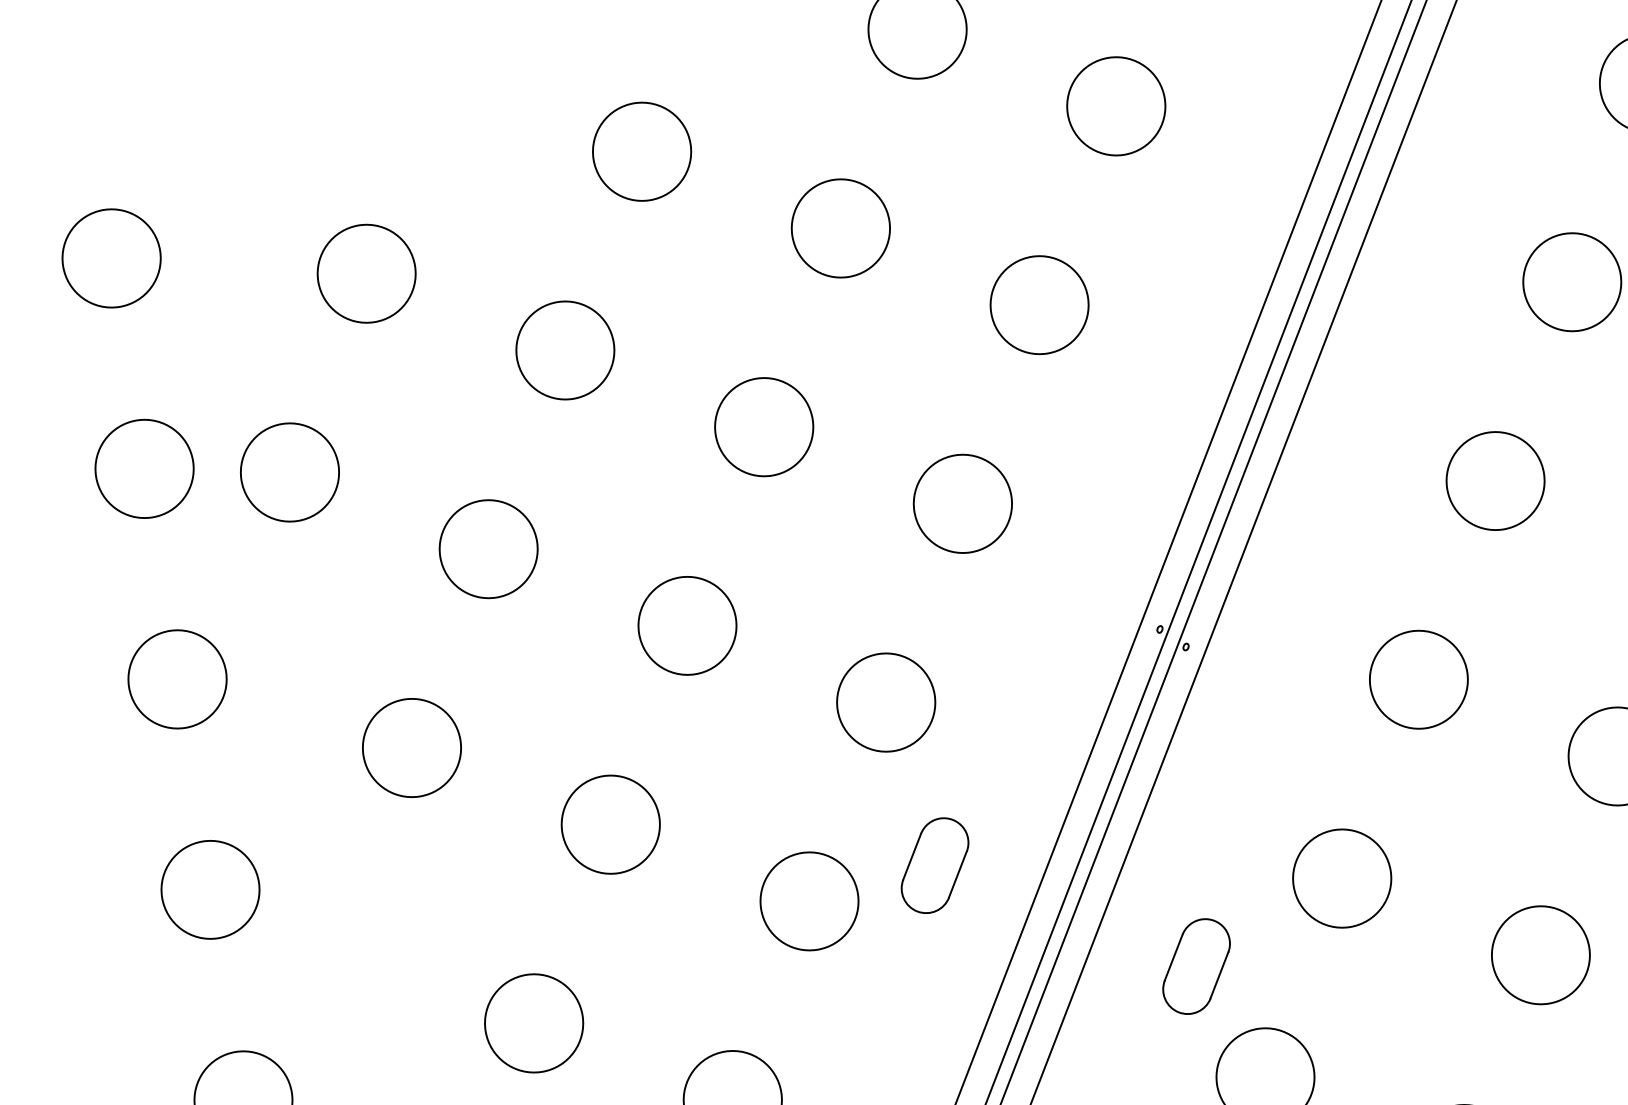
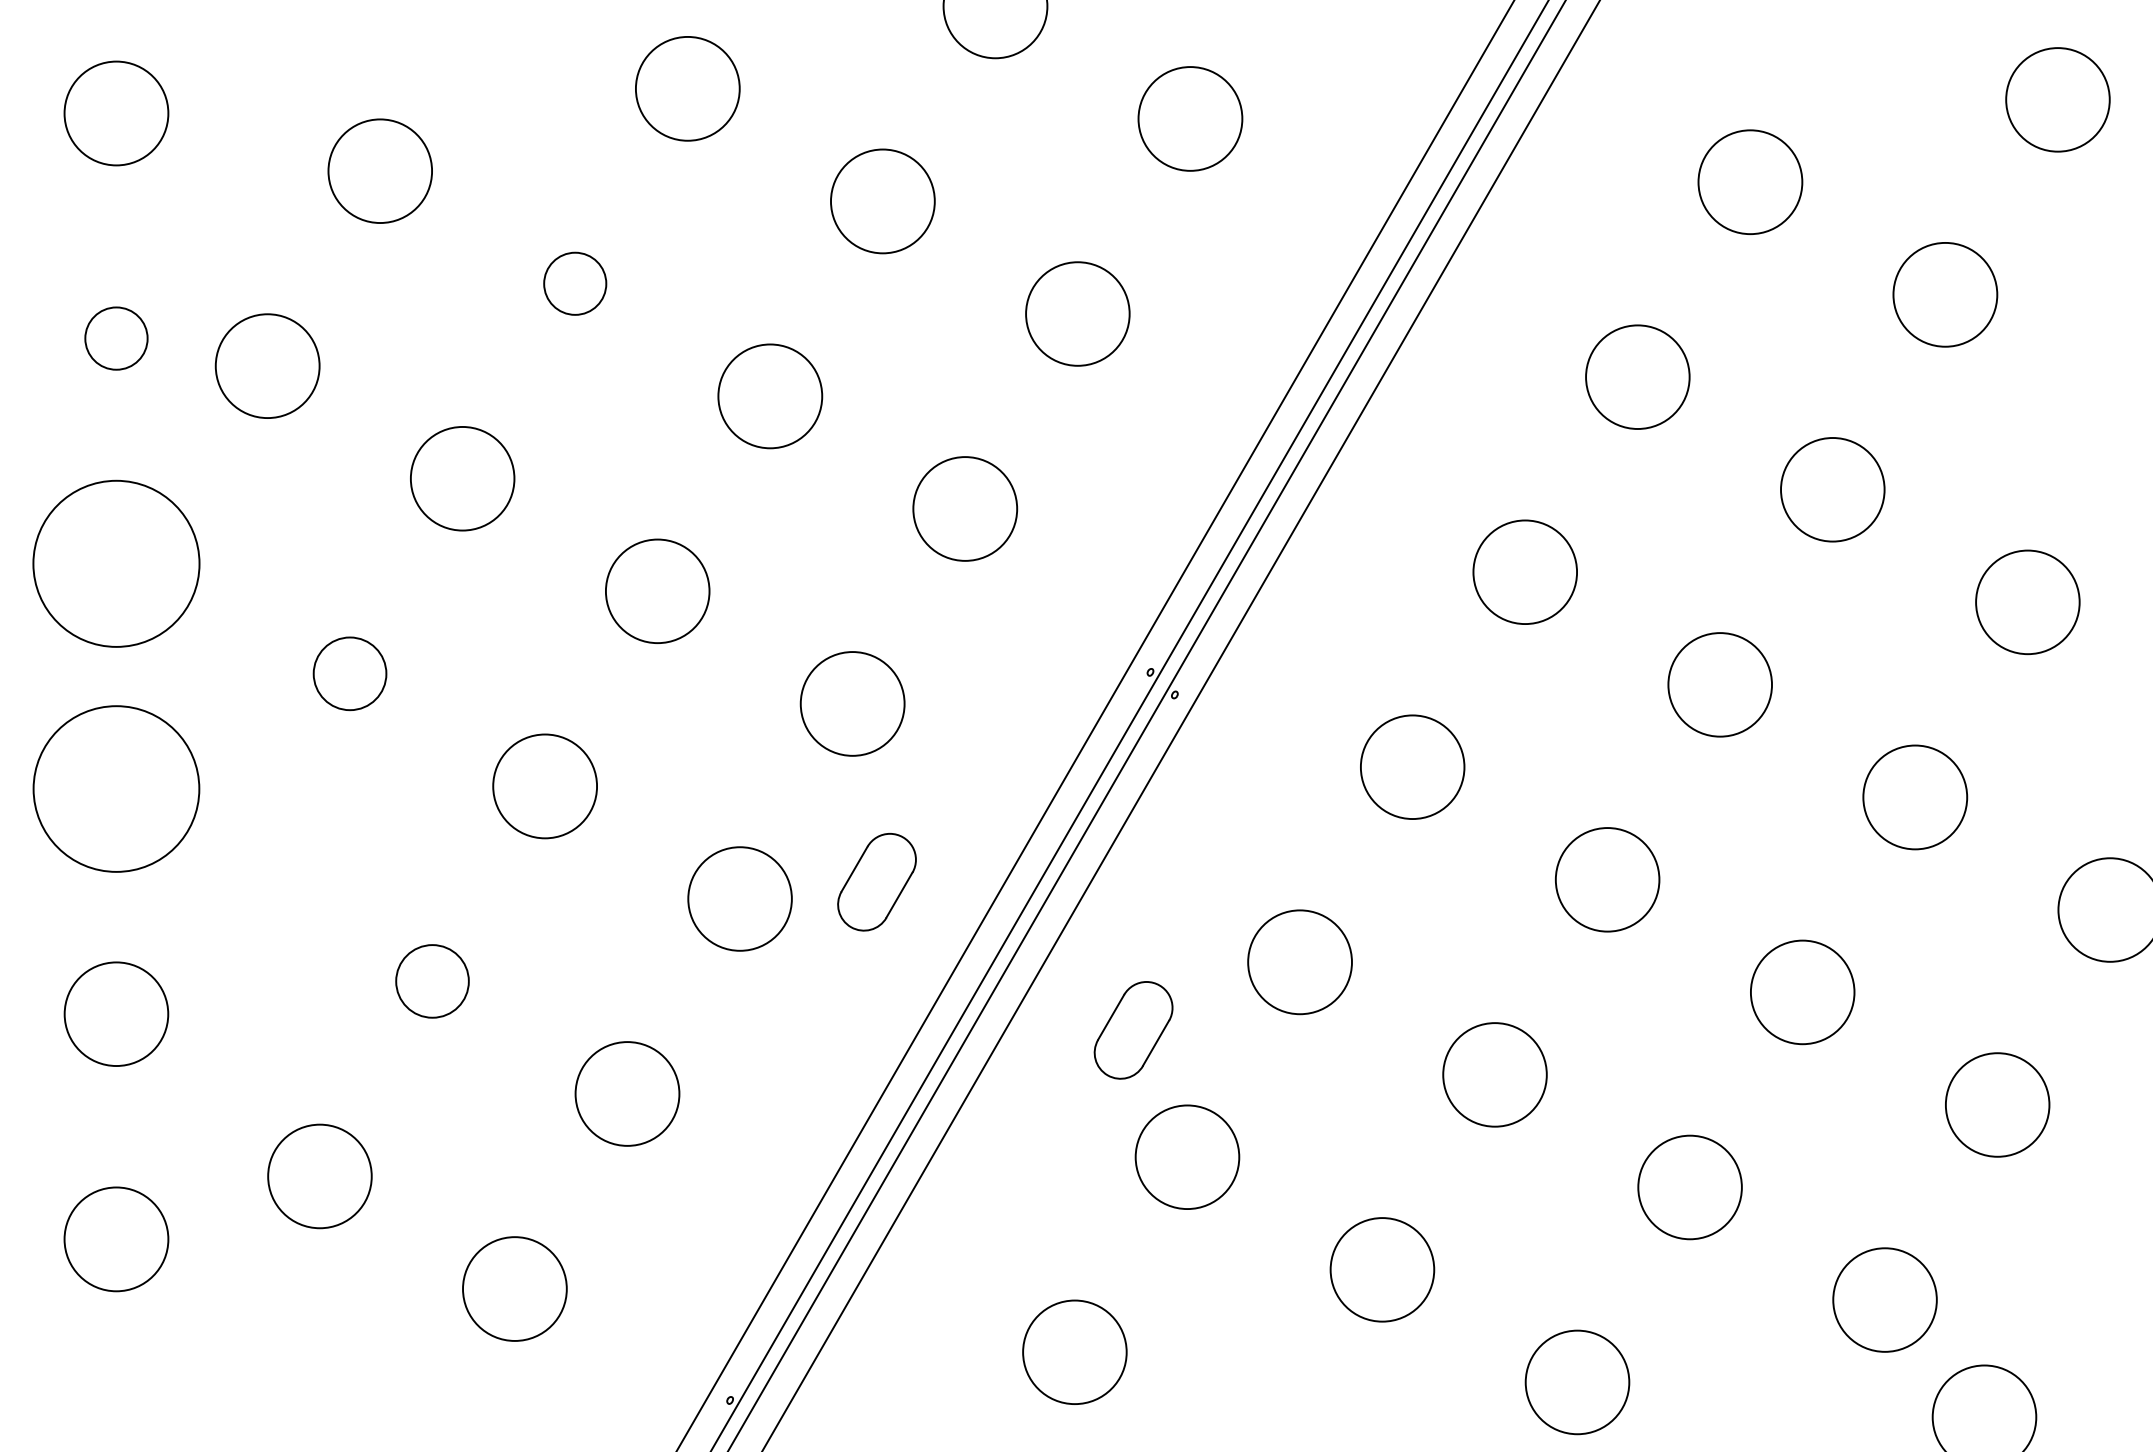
circle: (565, 350) -> (575, 283), size x0.6
circle: (144, 468) -> (116, 338), size x0.6
circle: (177, 679) -> (116, 563), size x1.6
circle: (411, 747) -> (349, 673), size x0.7
circle: (210, 889) -> (116, 788), size x1.6
circle: (534, 1023) -> (432, 981), size x0.7

